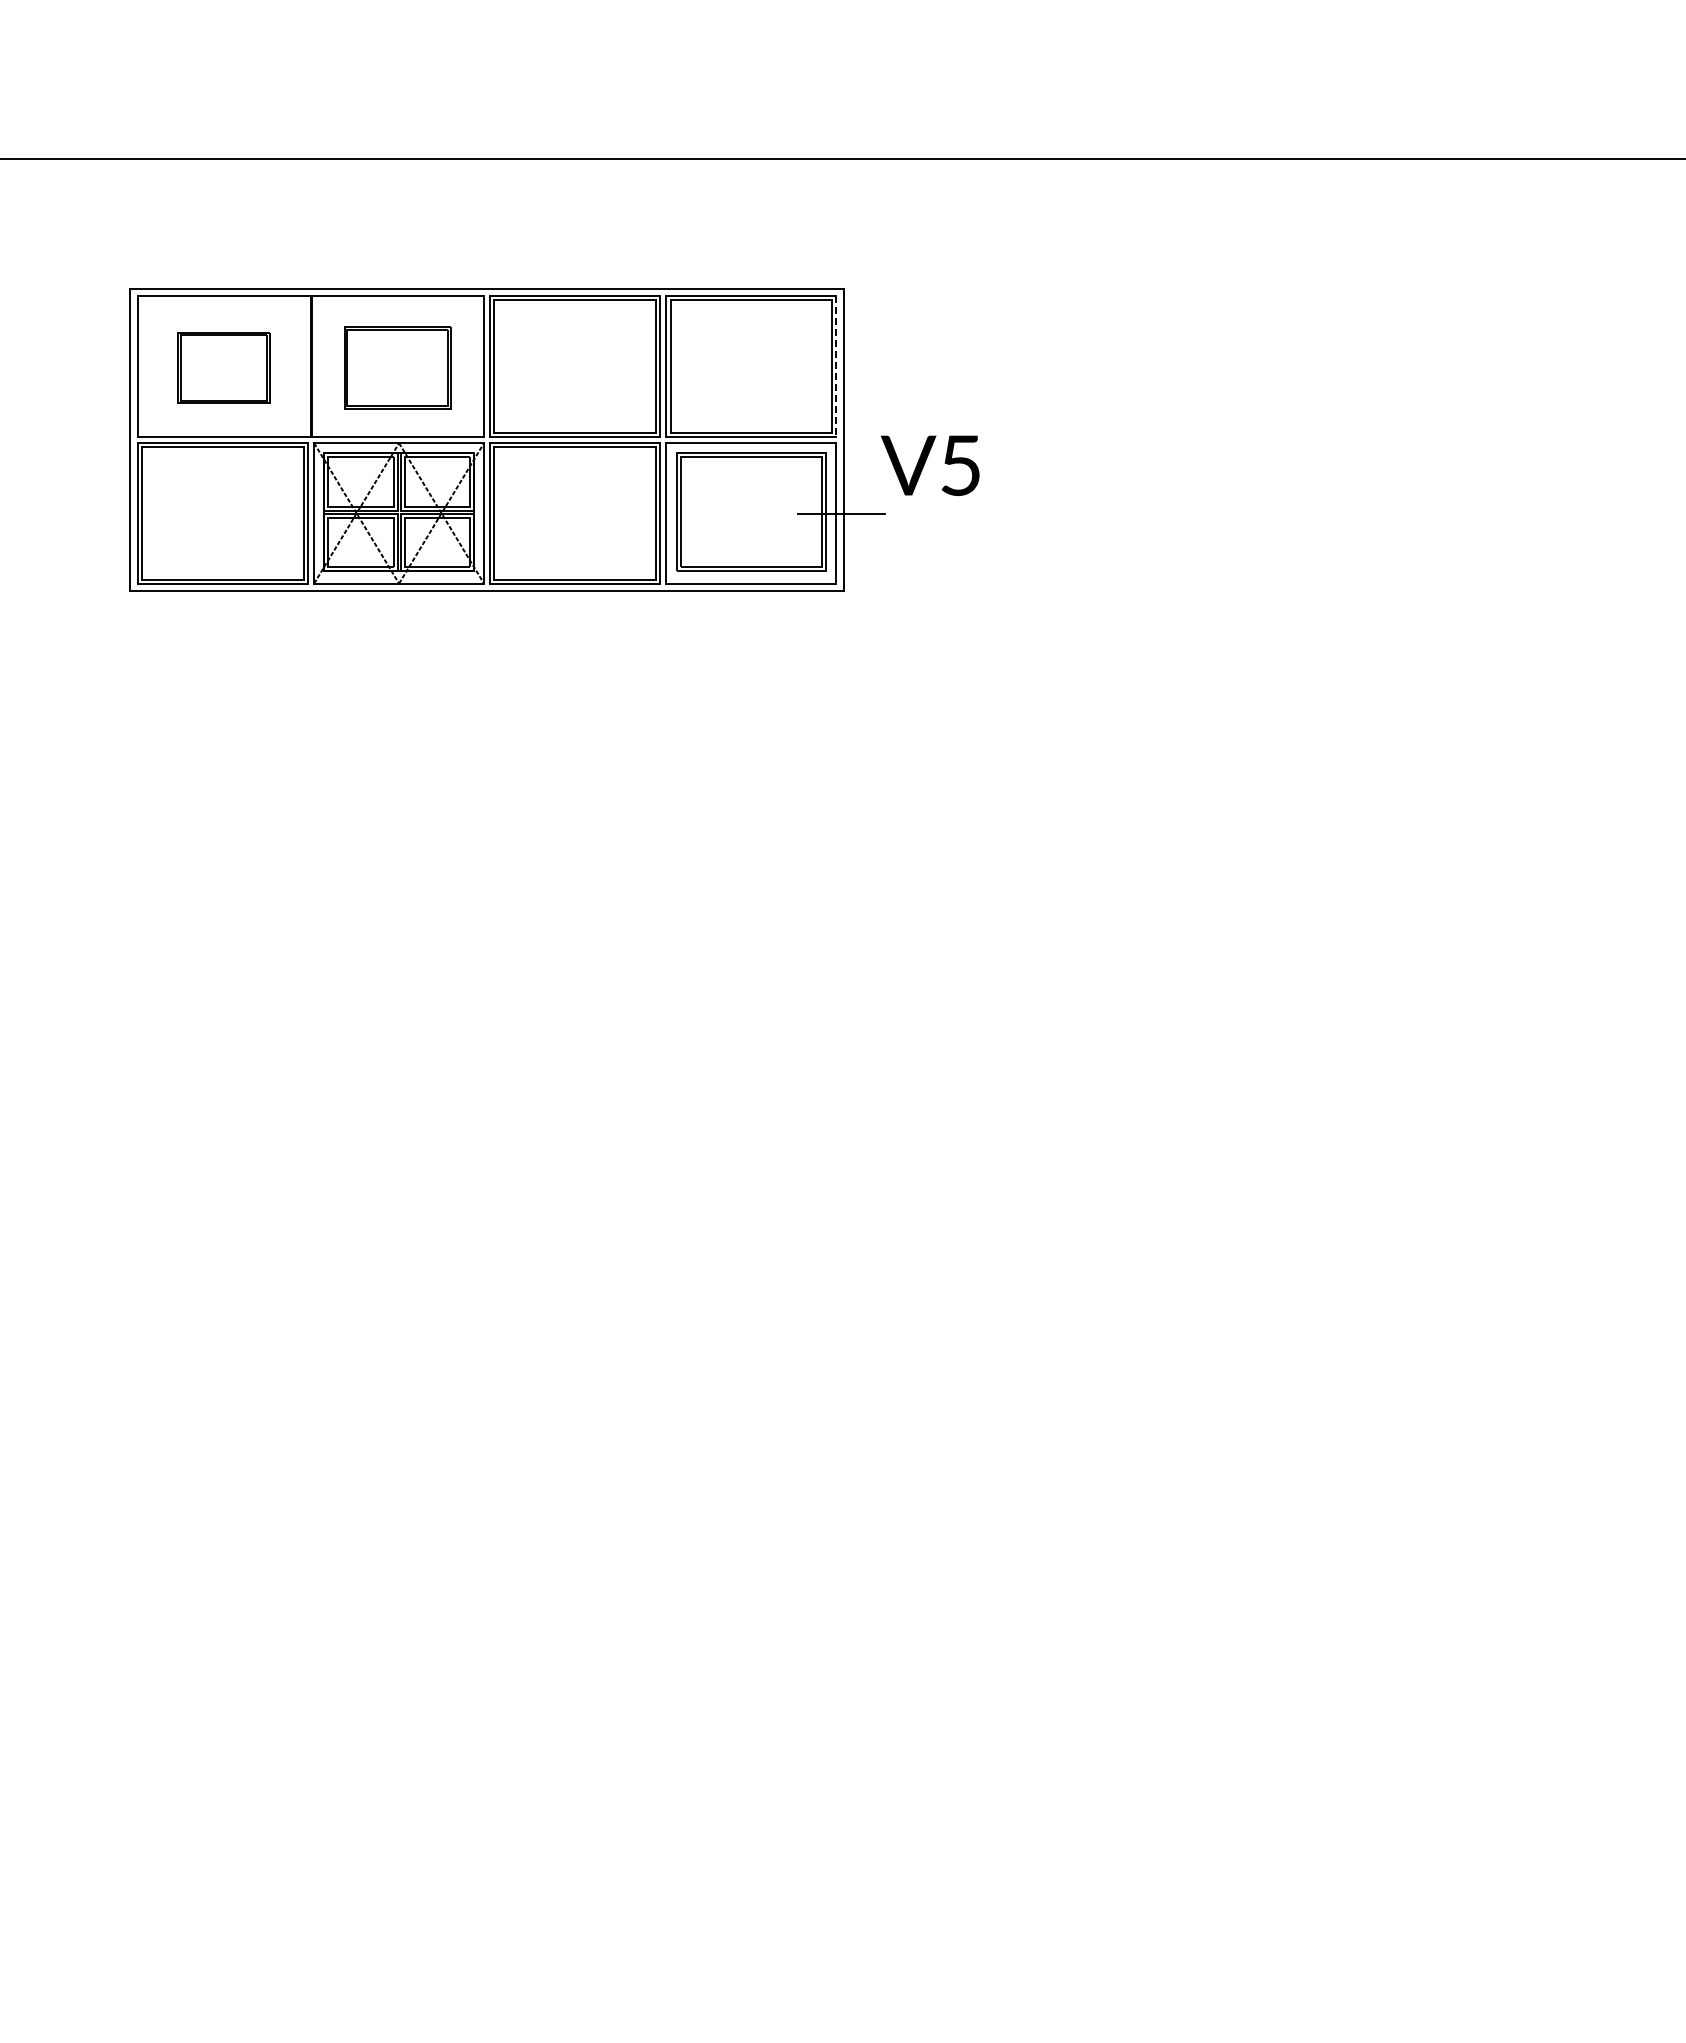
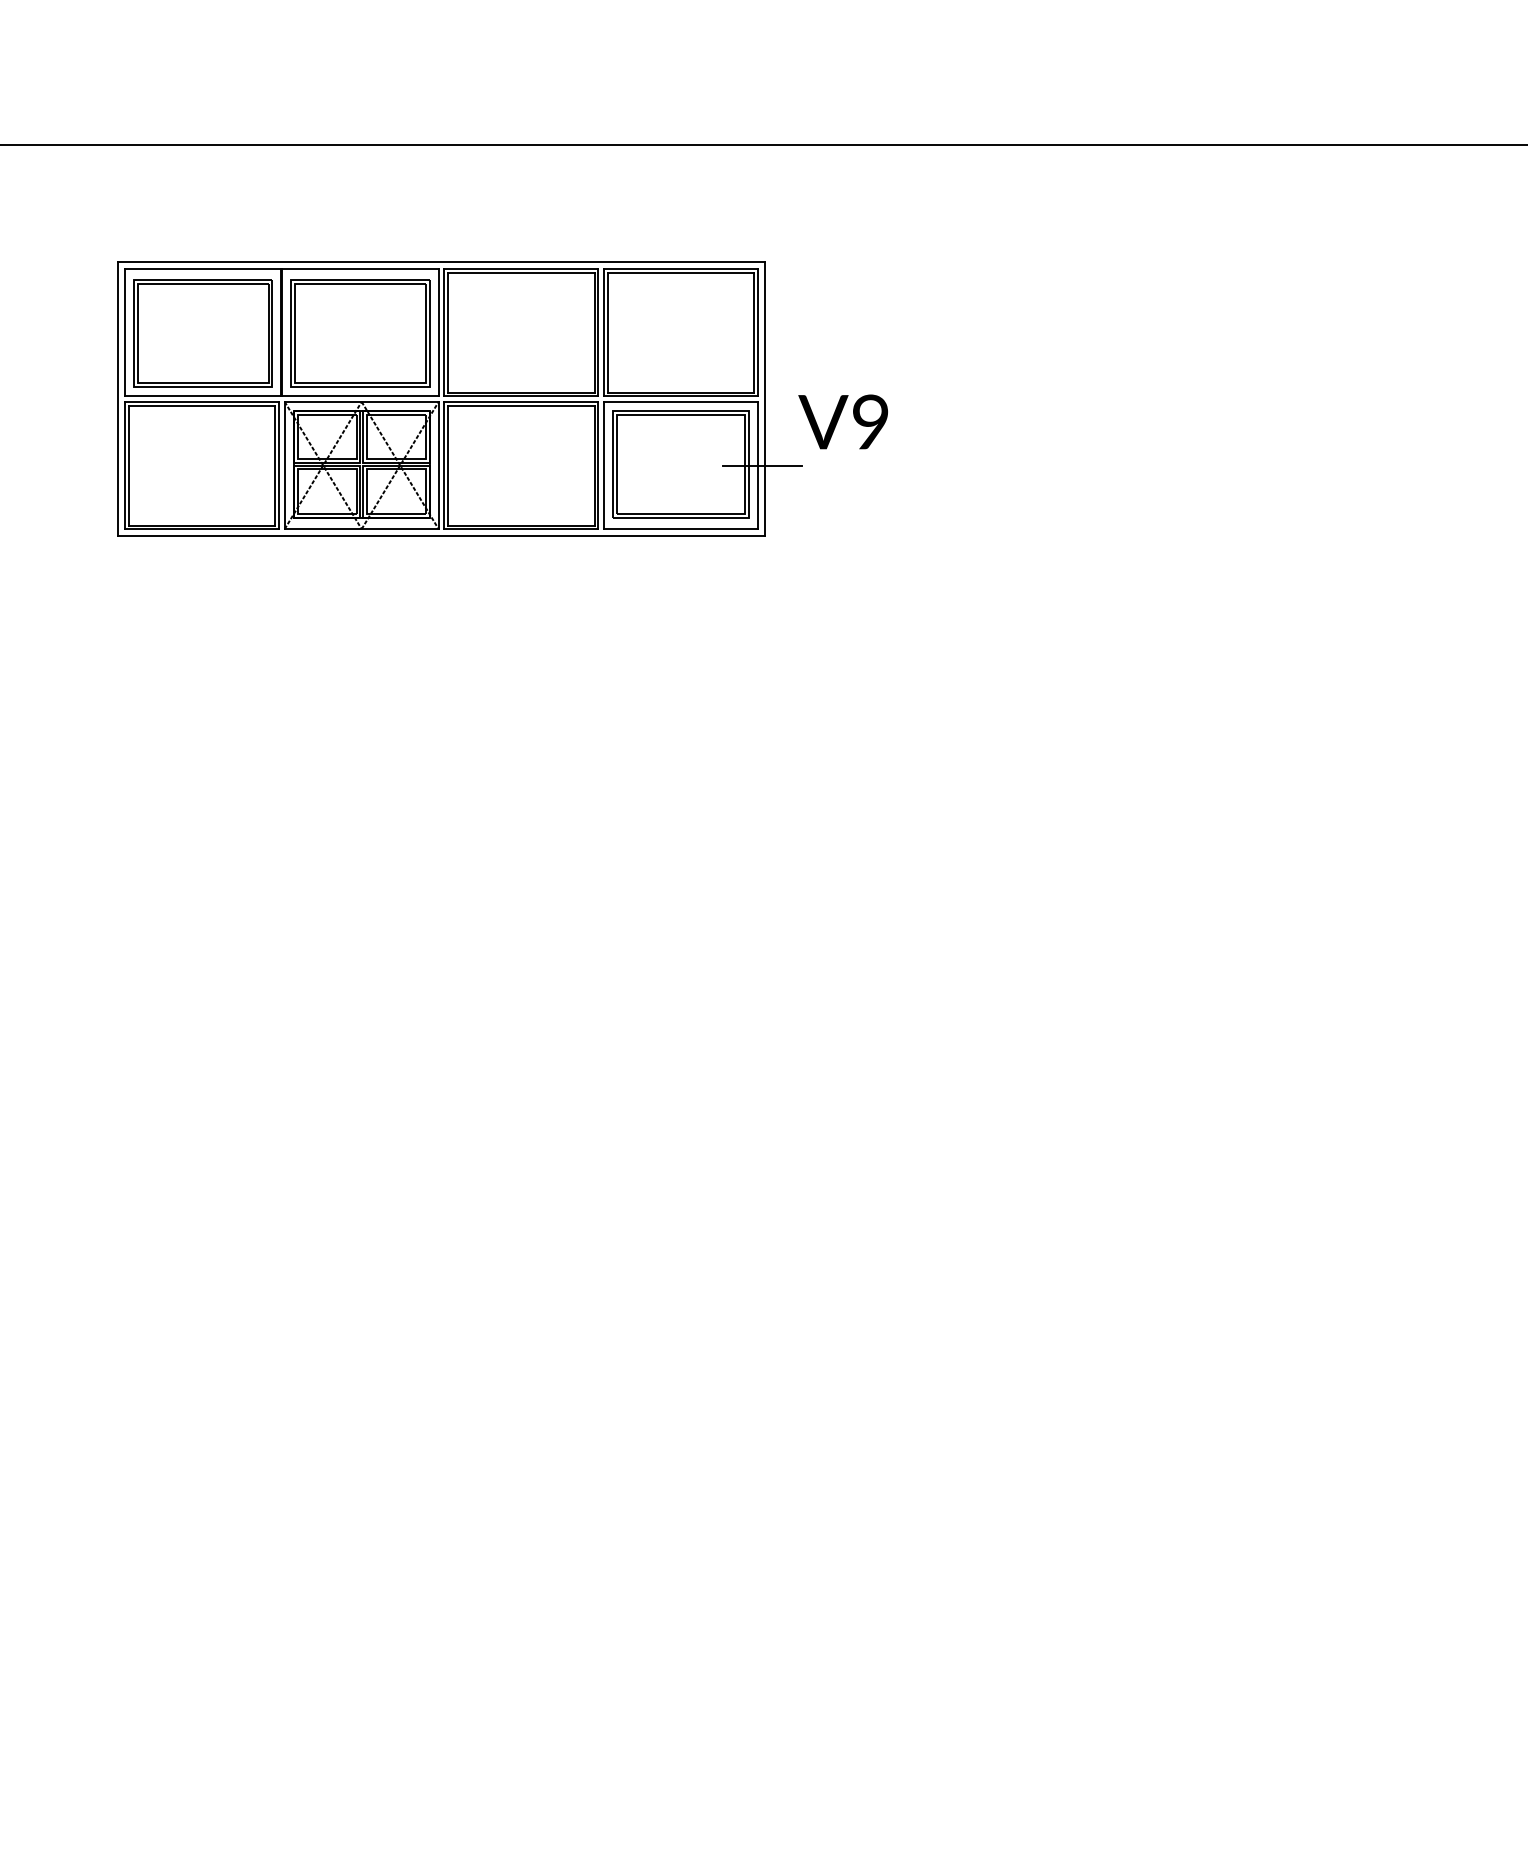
part: (223, 367) -> (202, 333), size x1.67
part: (397, 367) -> (360, 333), size x1.43
line: (836, 367) -> (758, 333), dashed -> solid
text: (960, 465) -> (870, 422), V5 -> V9

